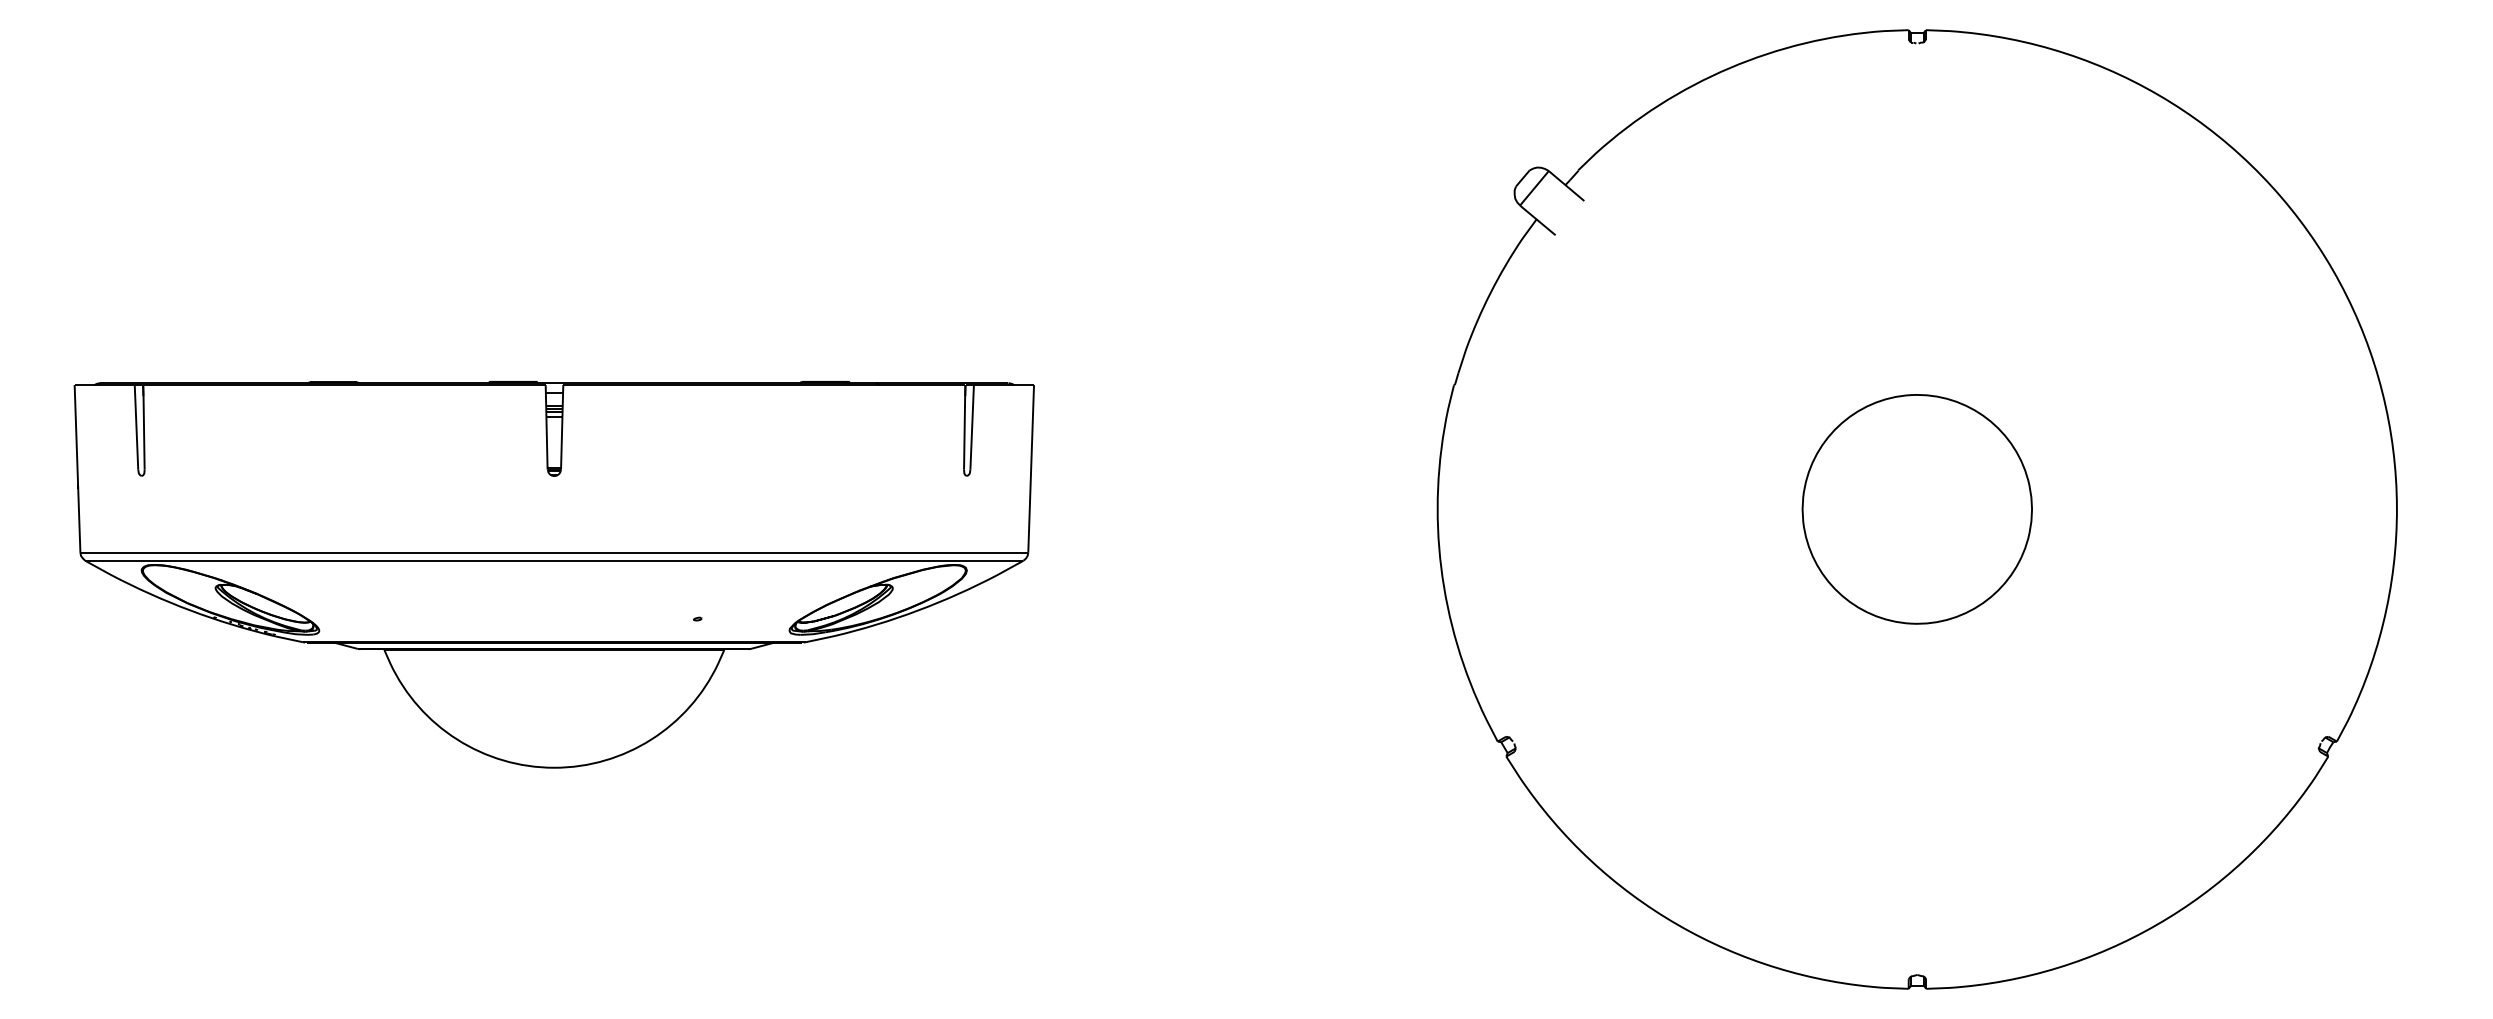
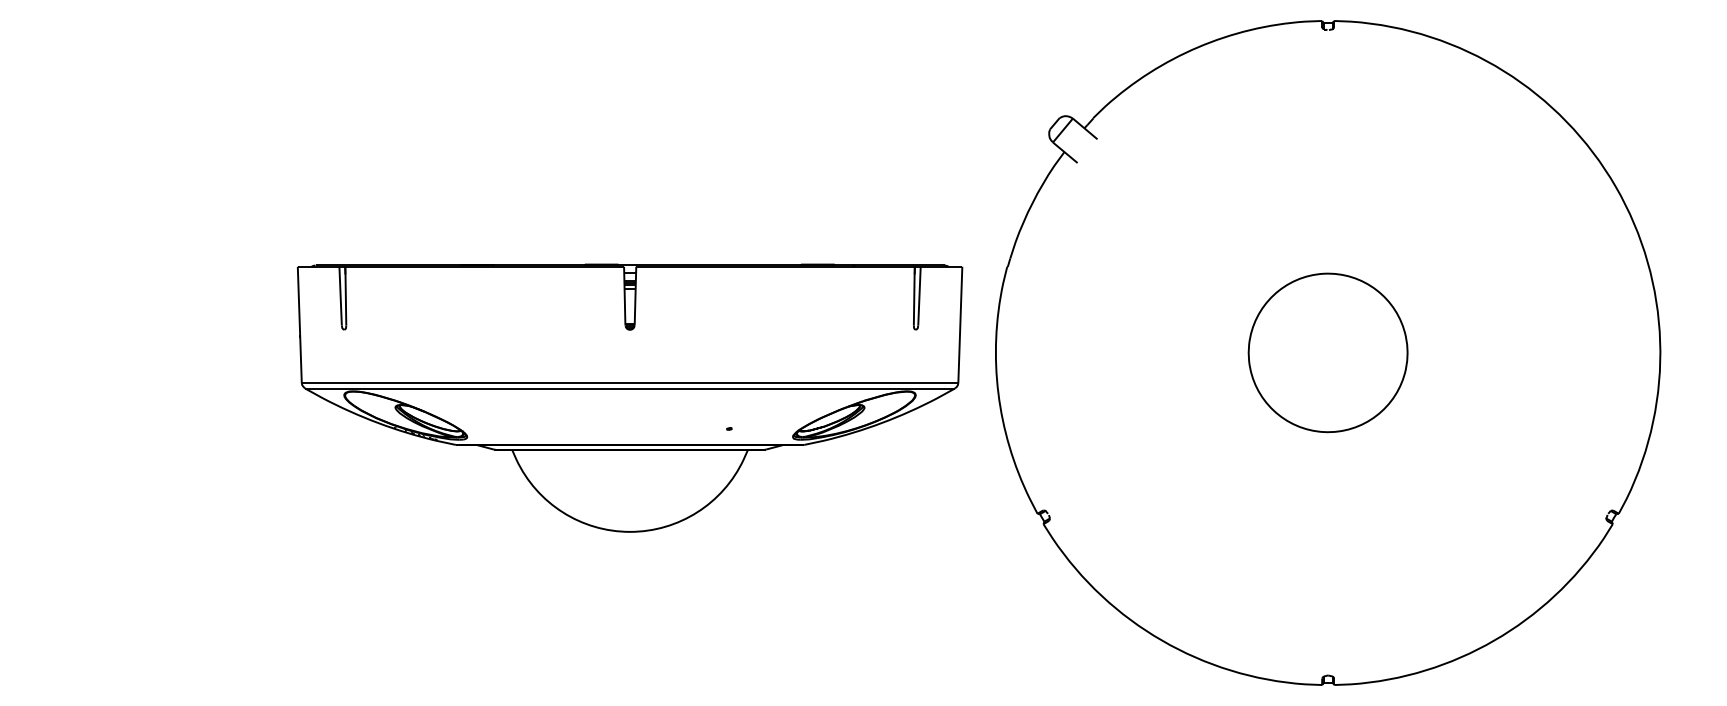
part: (553, 573) -> (629, 397), moved

